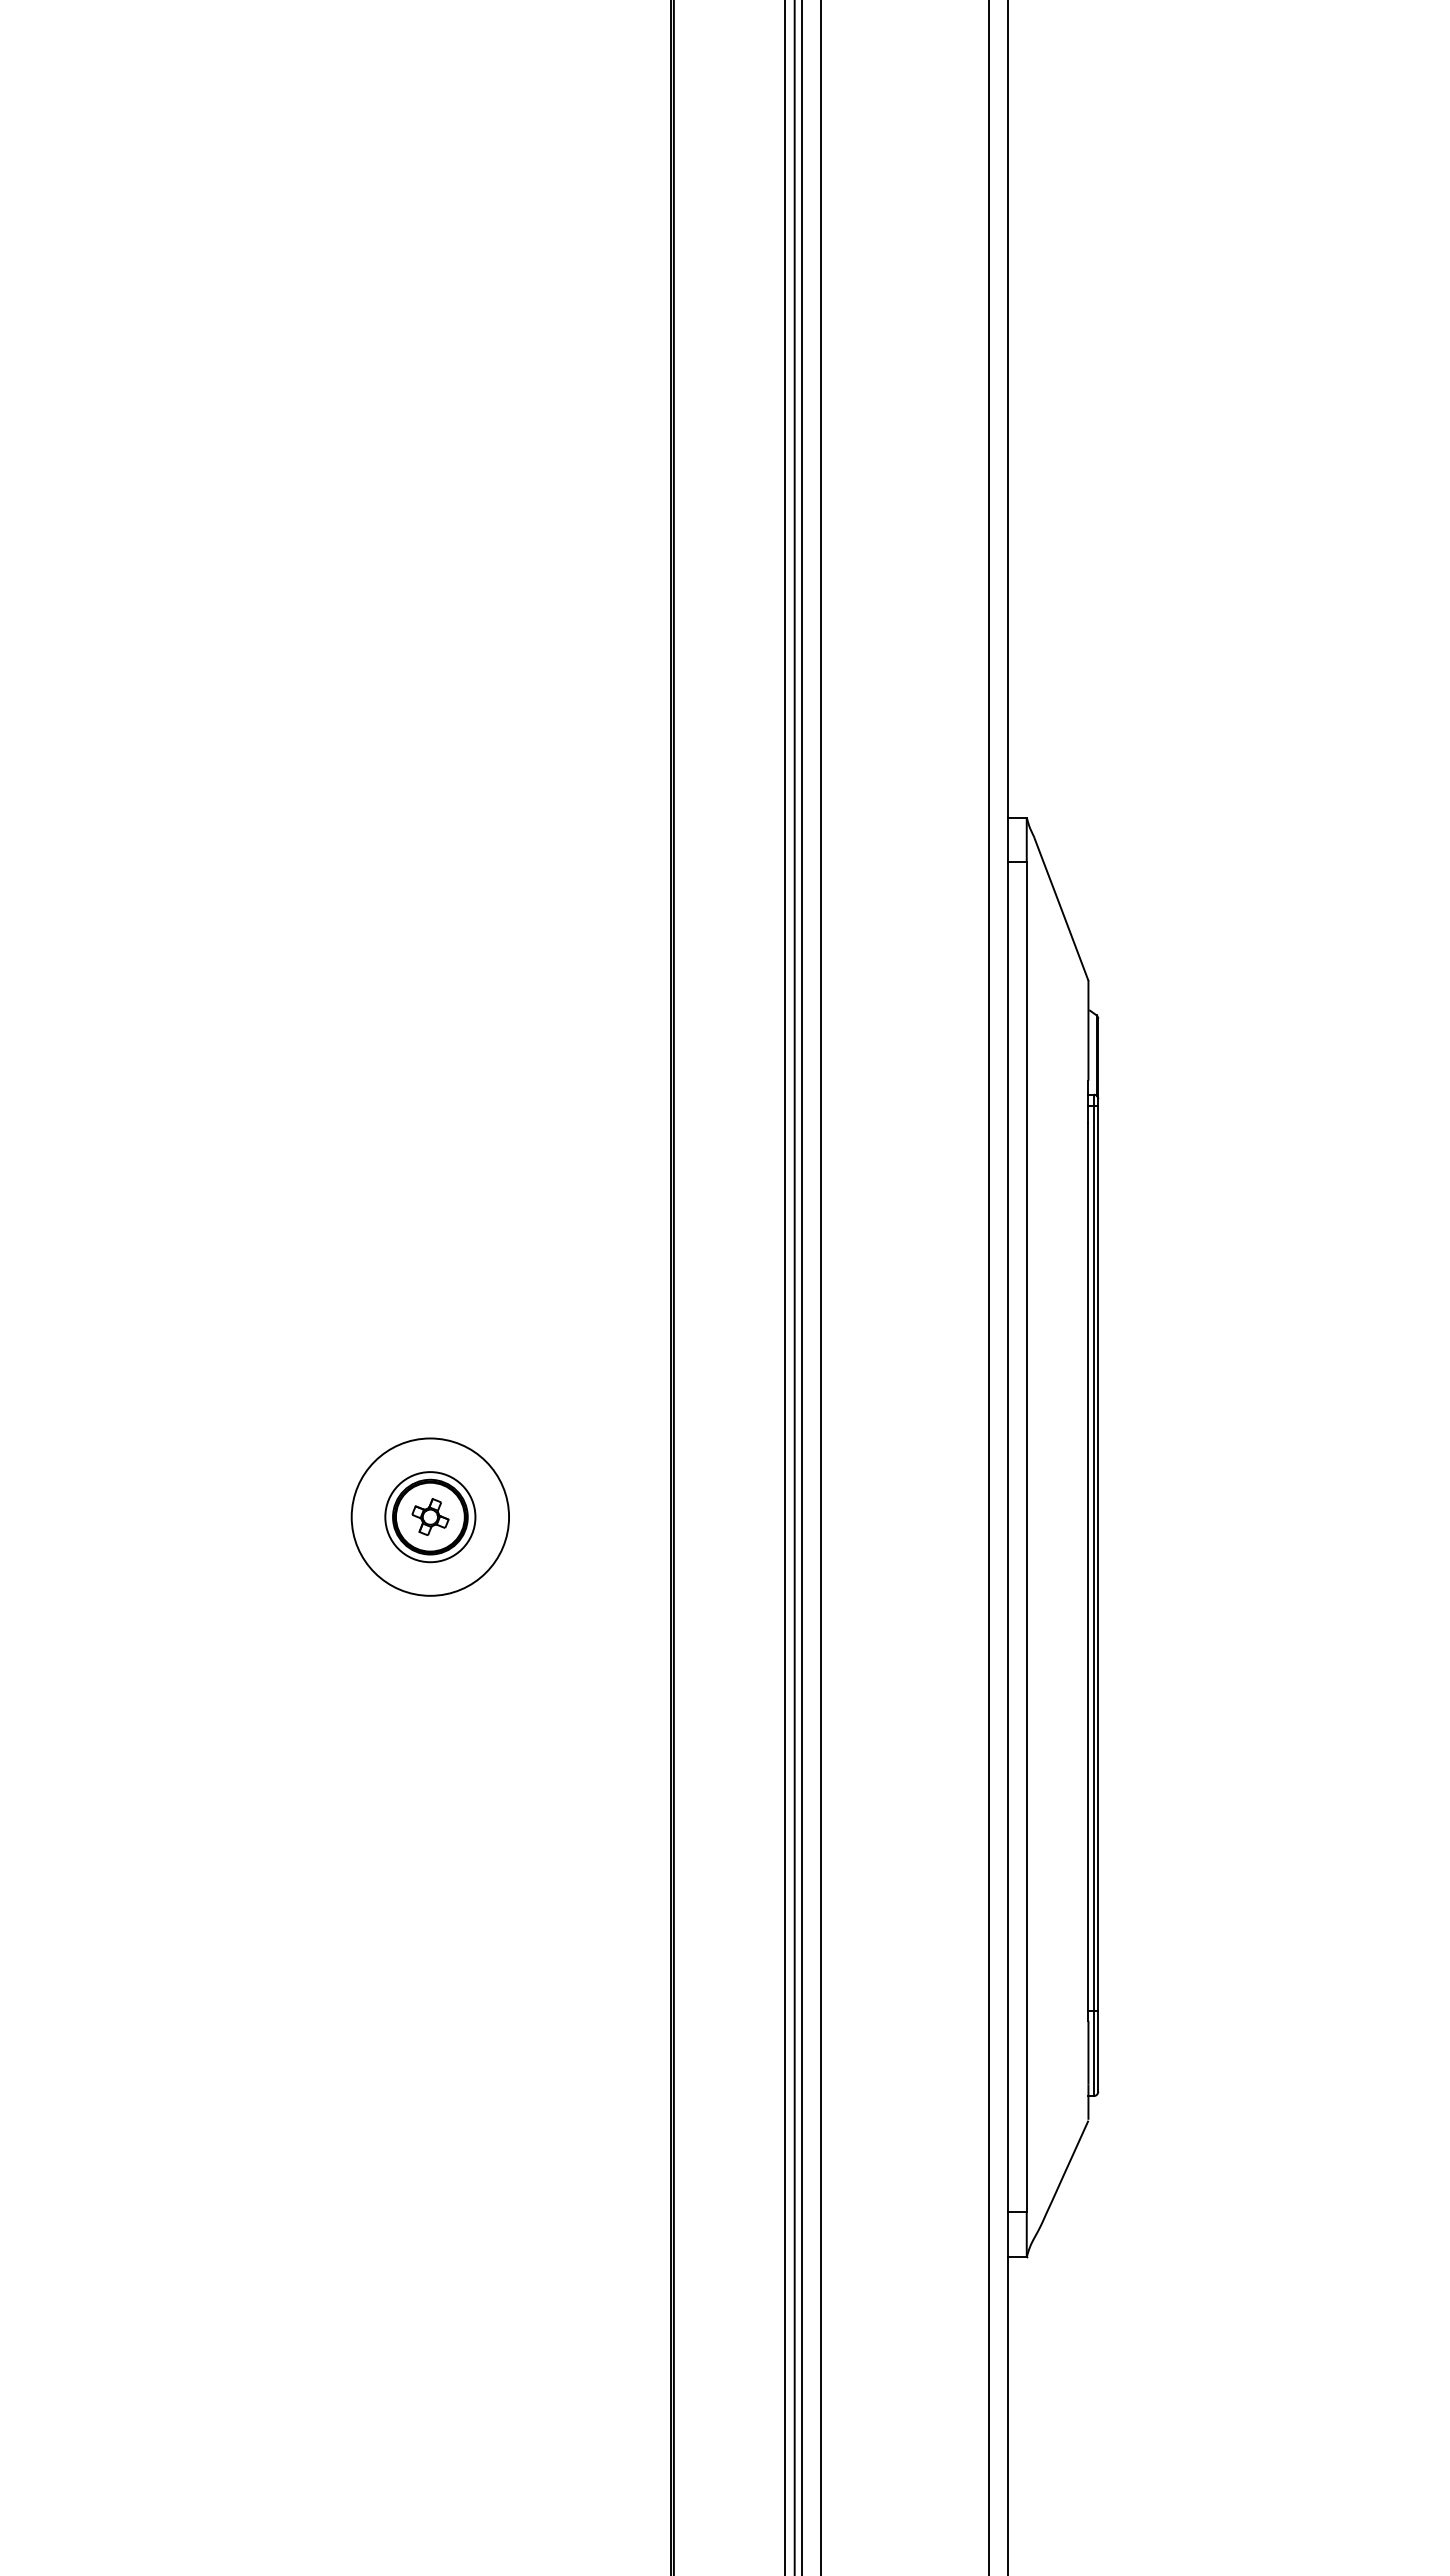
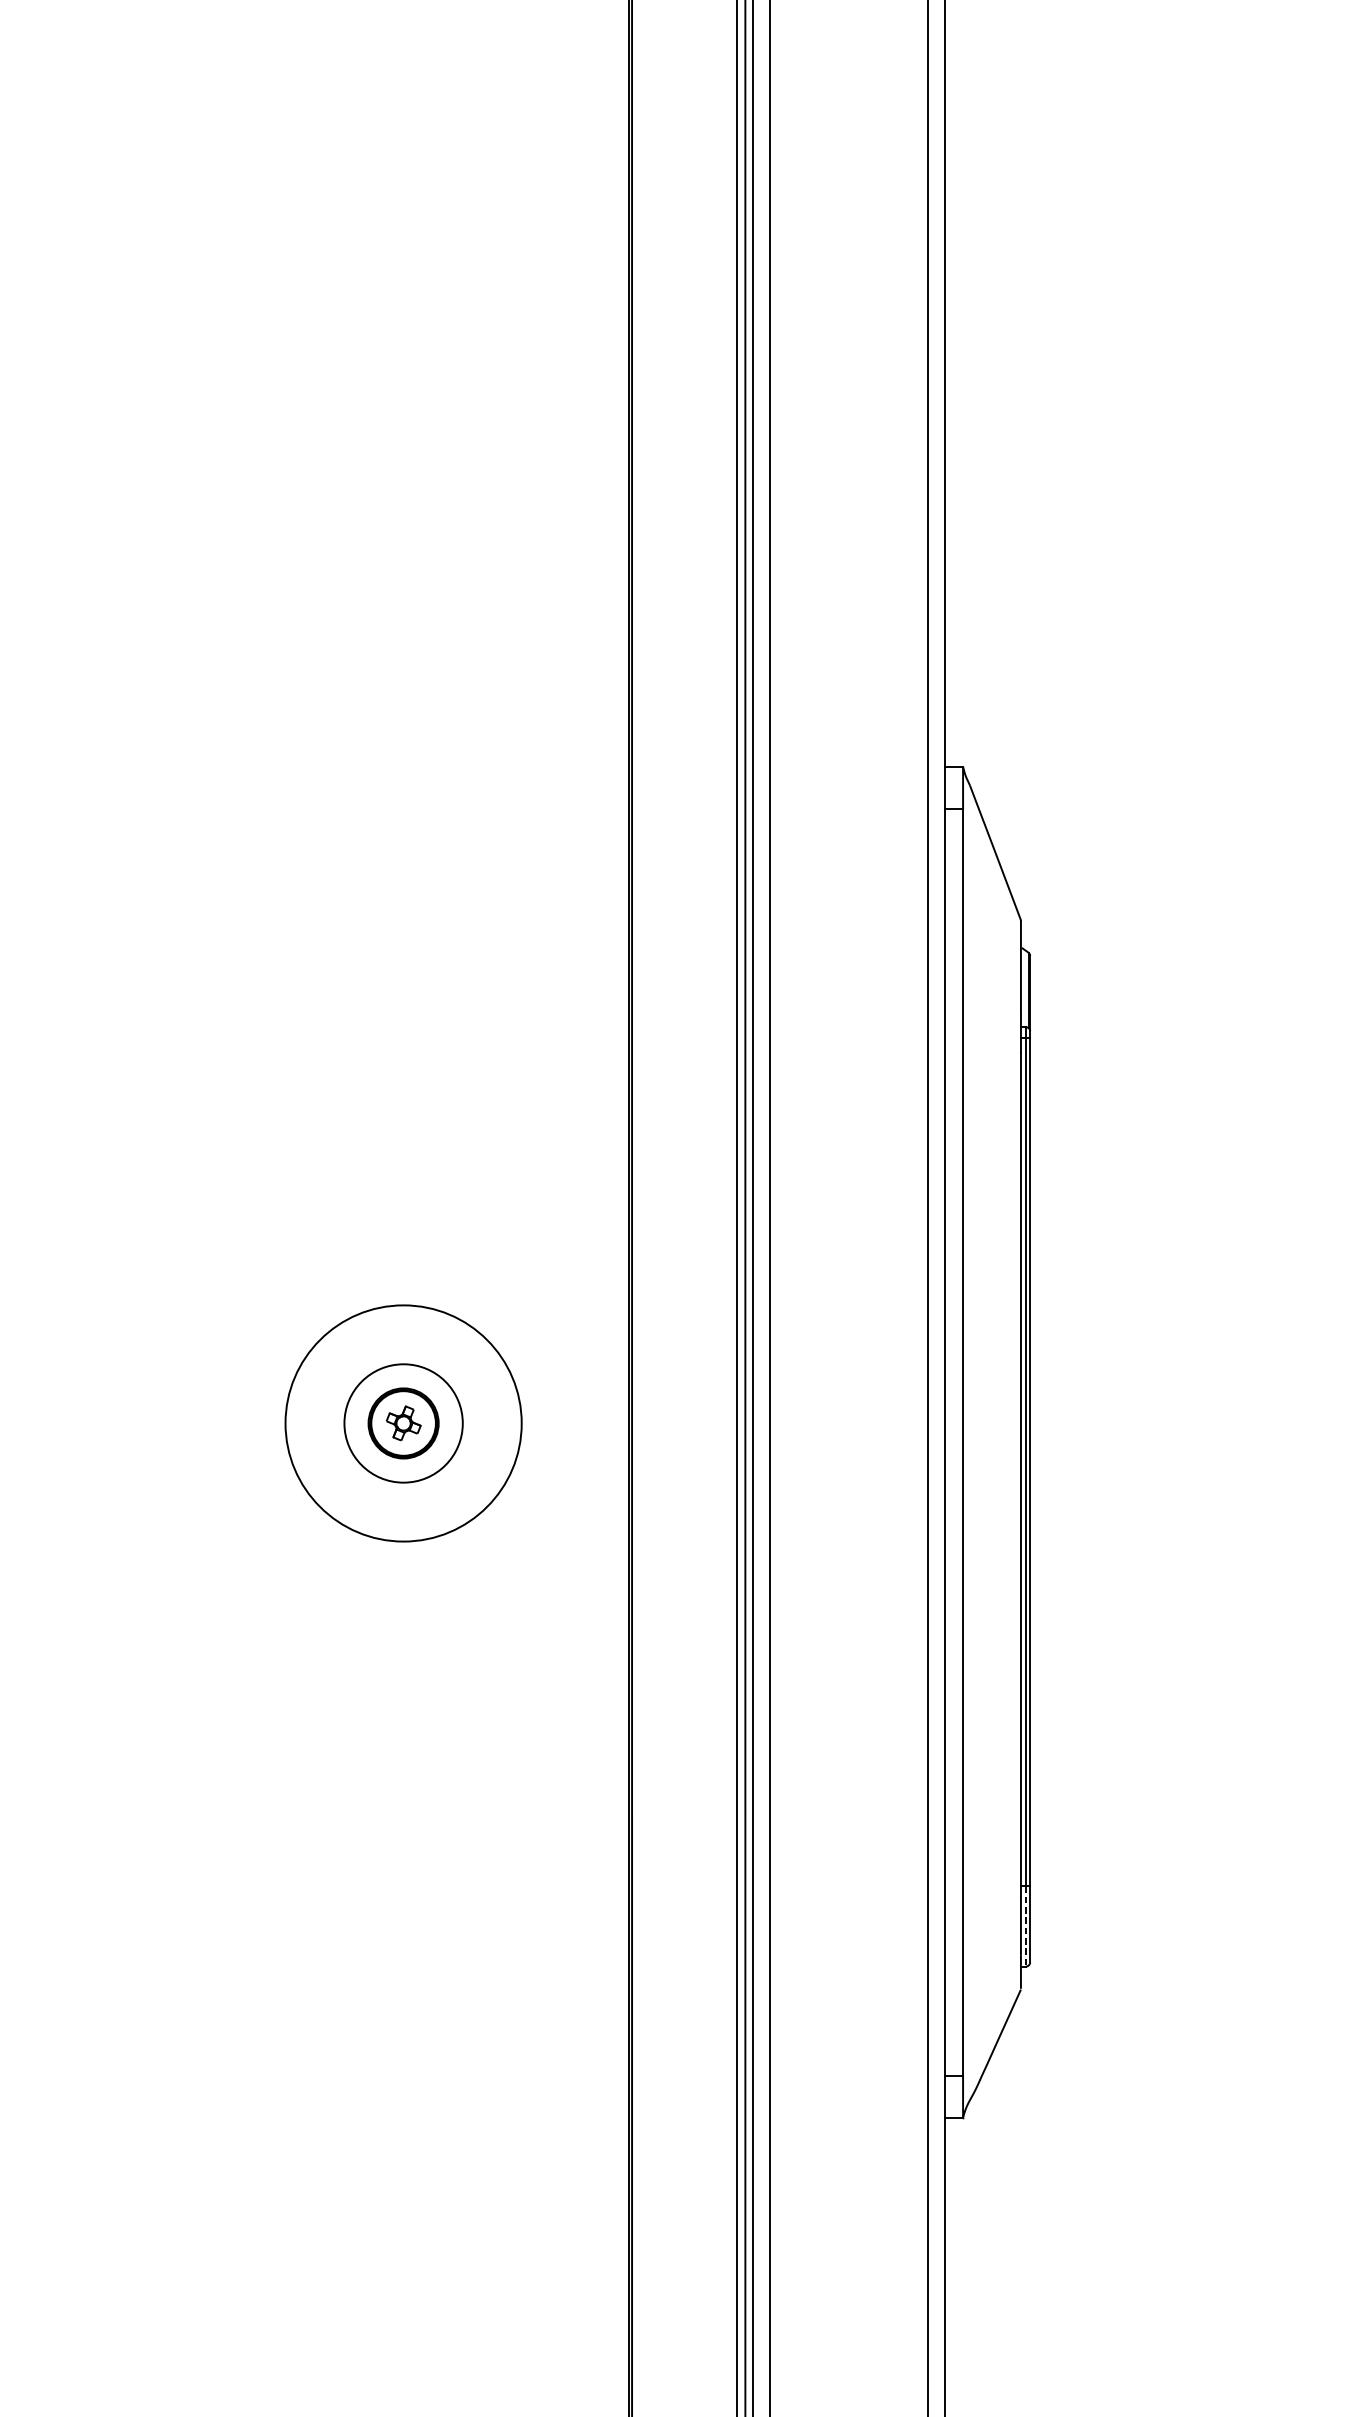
circle: (430, 1516) -> (403, 1422), size x1.6
circle: (430, 1517) -> (403, 1423), size x1.4
line: (1093, 2053) -> (1025, 1926), solid -> dashed

